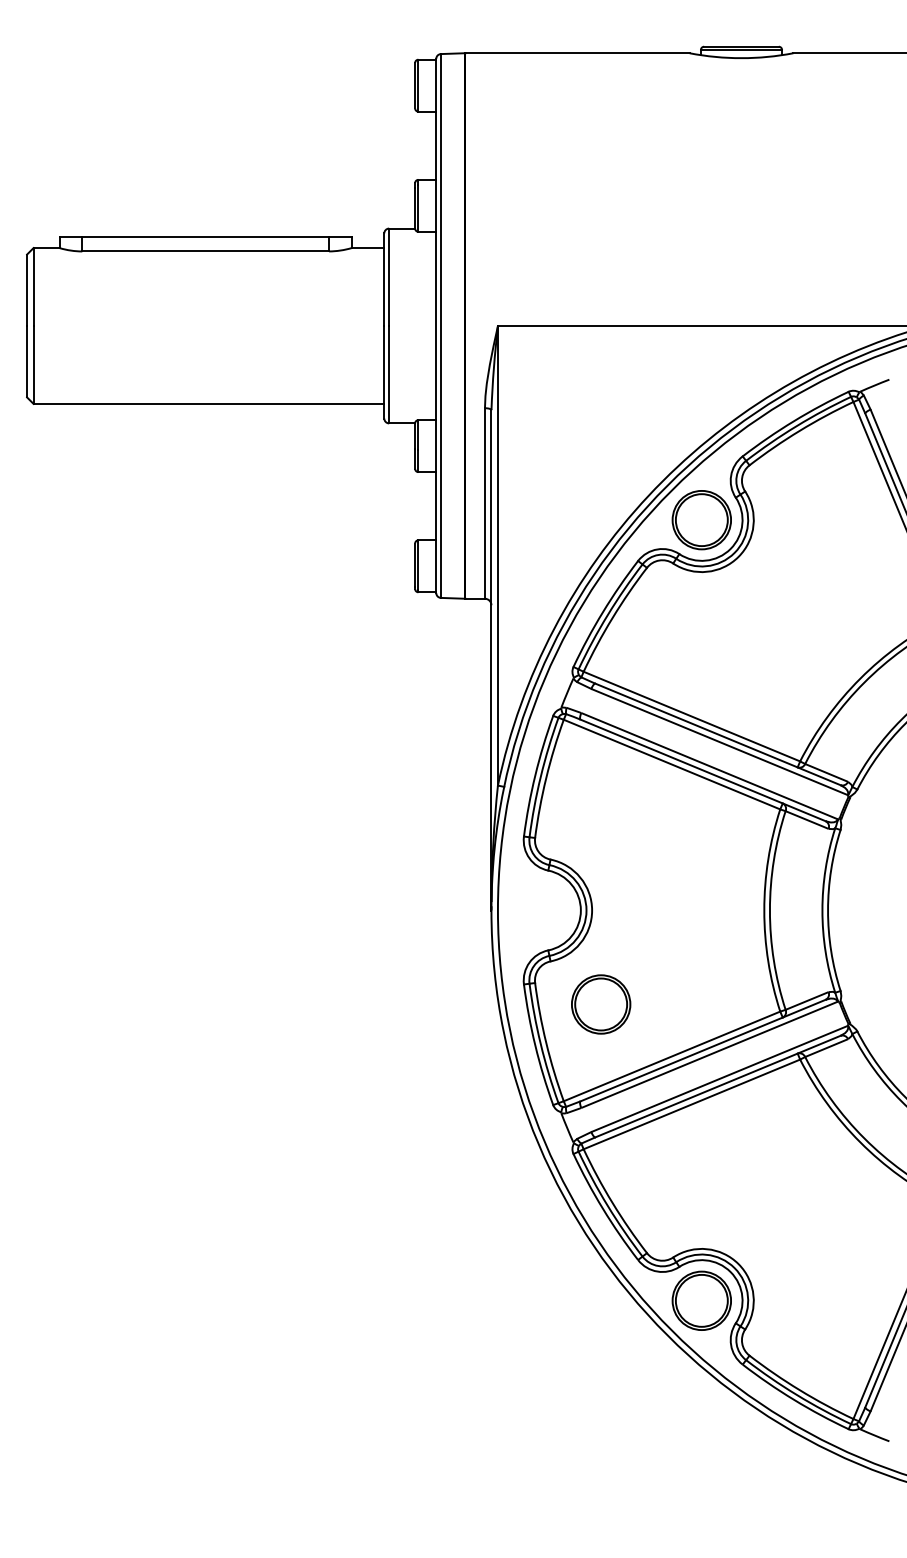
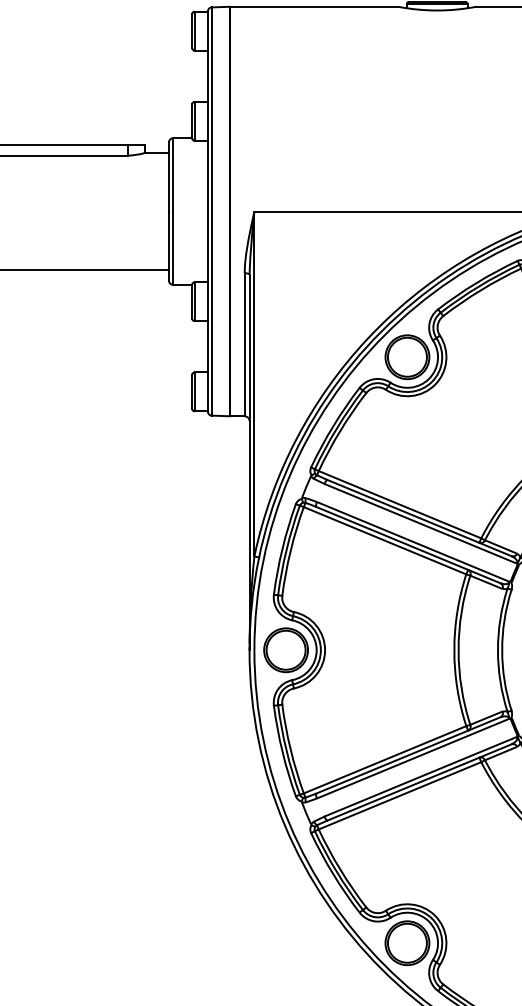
part: (601, 1004) -> (286, 650), moved

